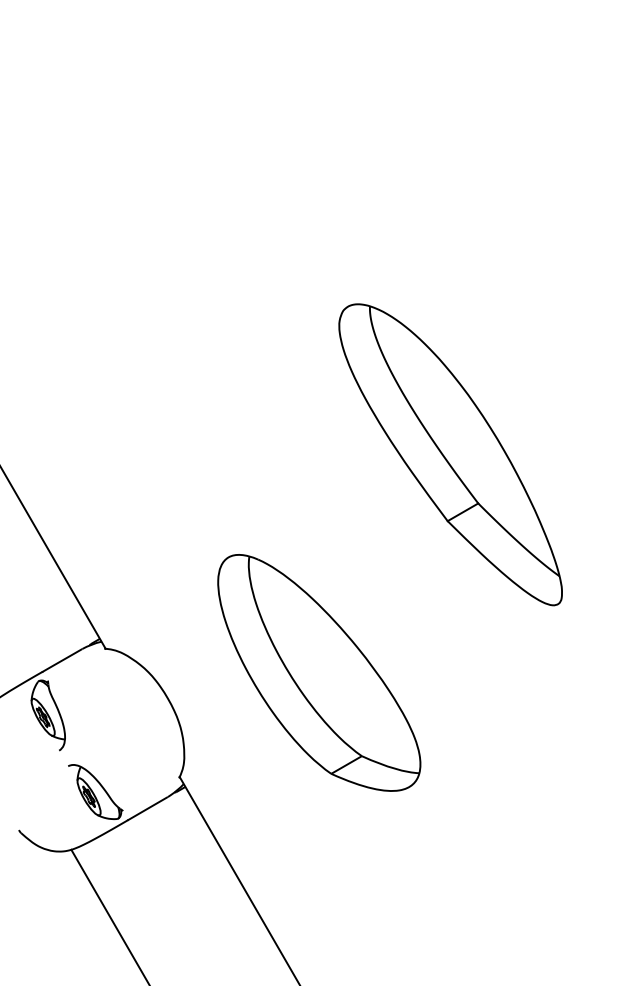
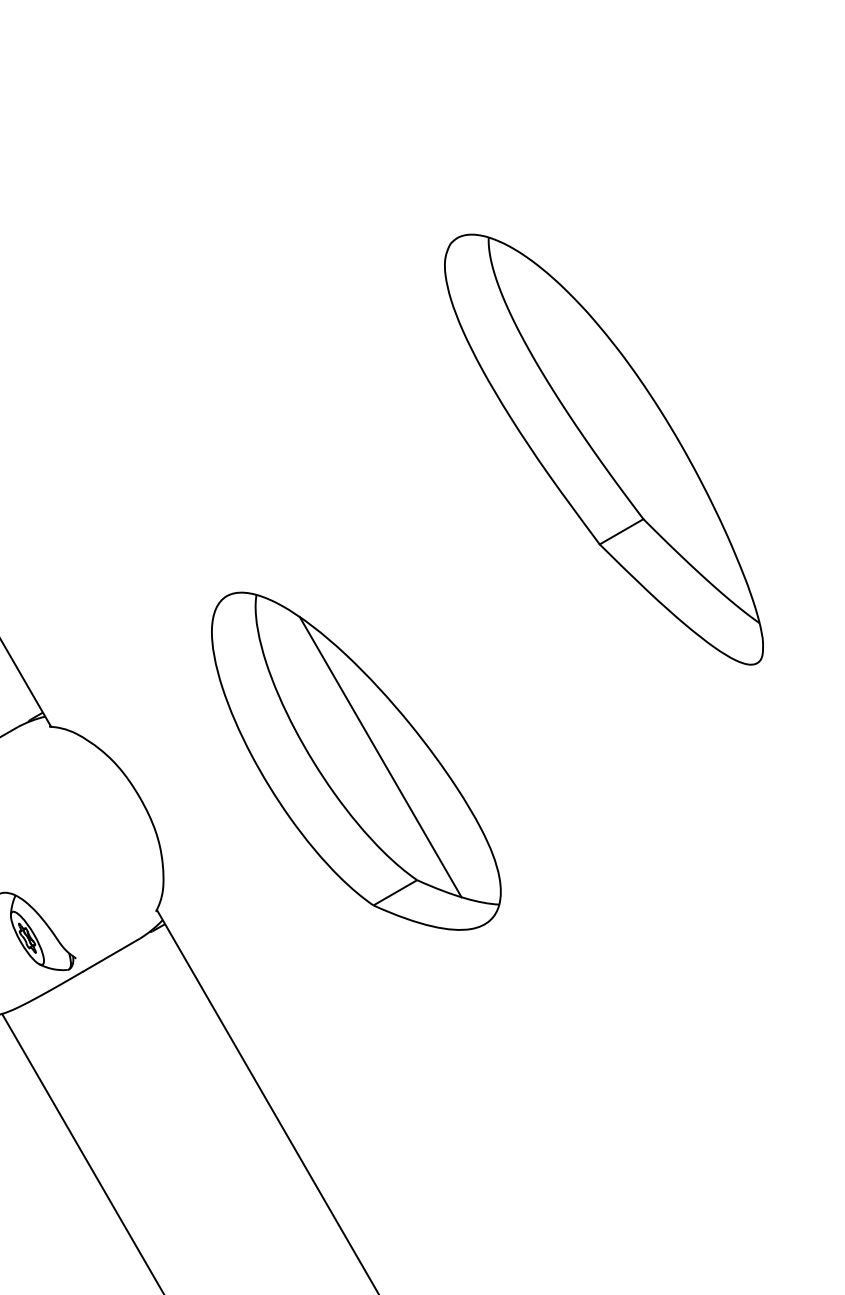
part: (450, 454) -> (603, 449), moved
line: (335, 669) -> (379, 756), added

